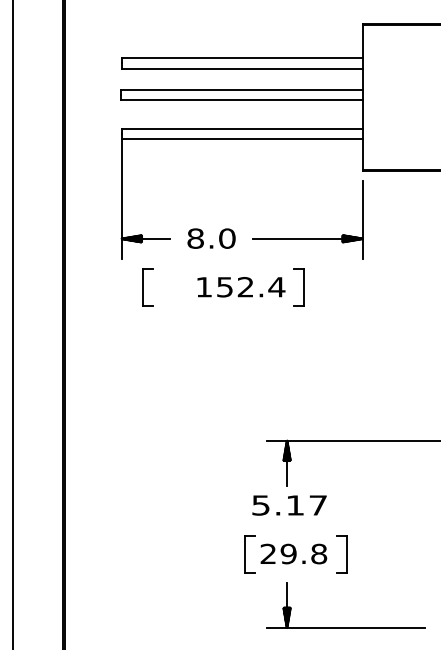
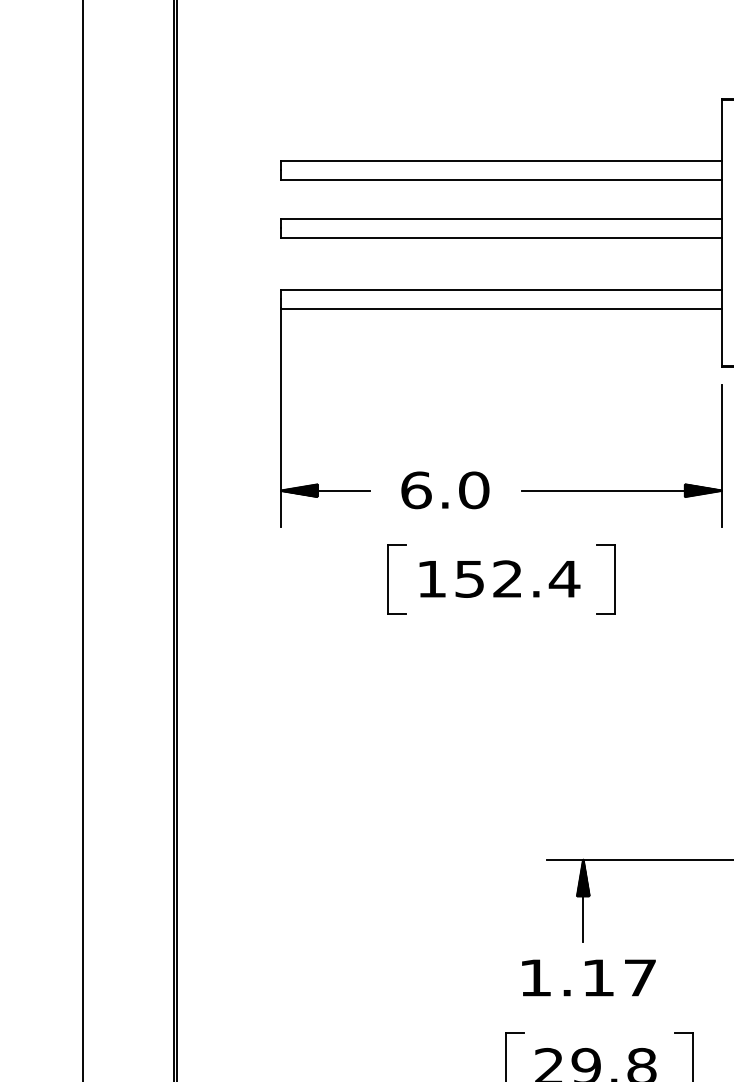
text: (195, 238) -> (415, 490), 8.0 -> 6.0
part: (147, 287) -> (395, 579), moved
text: (260, 505) -> (534, 978), 5.17 -> 1.17

